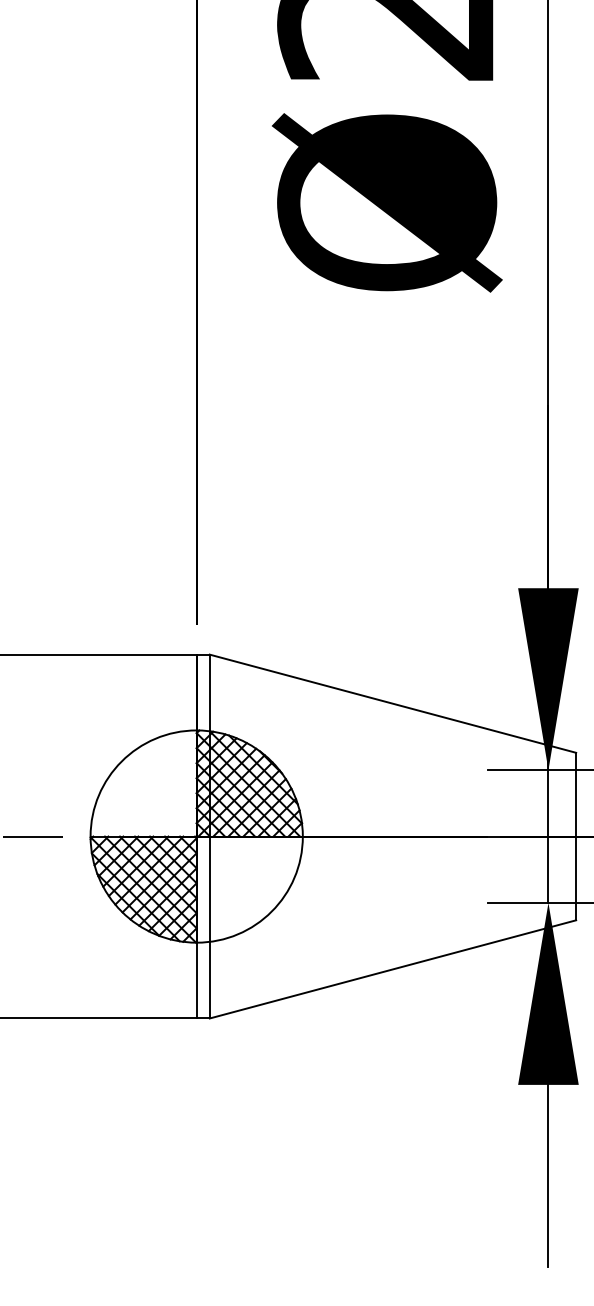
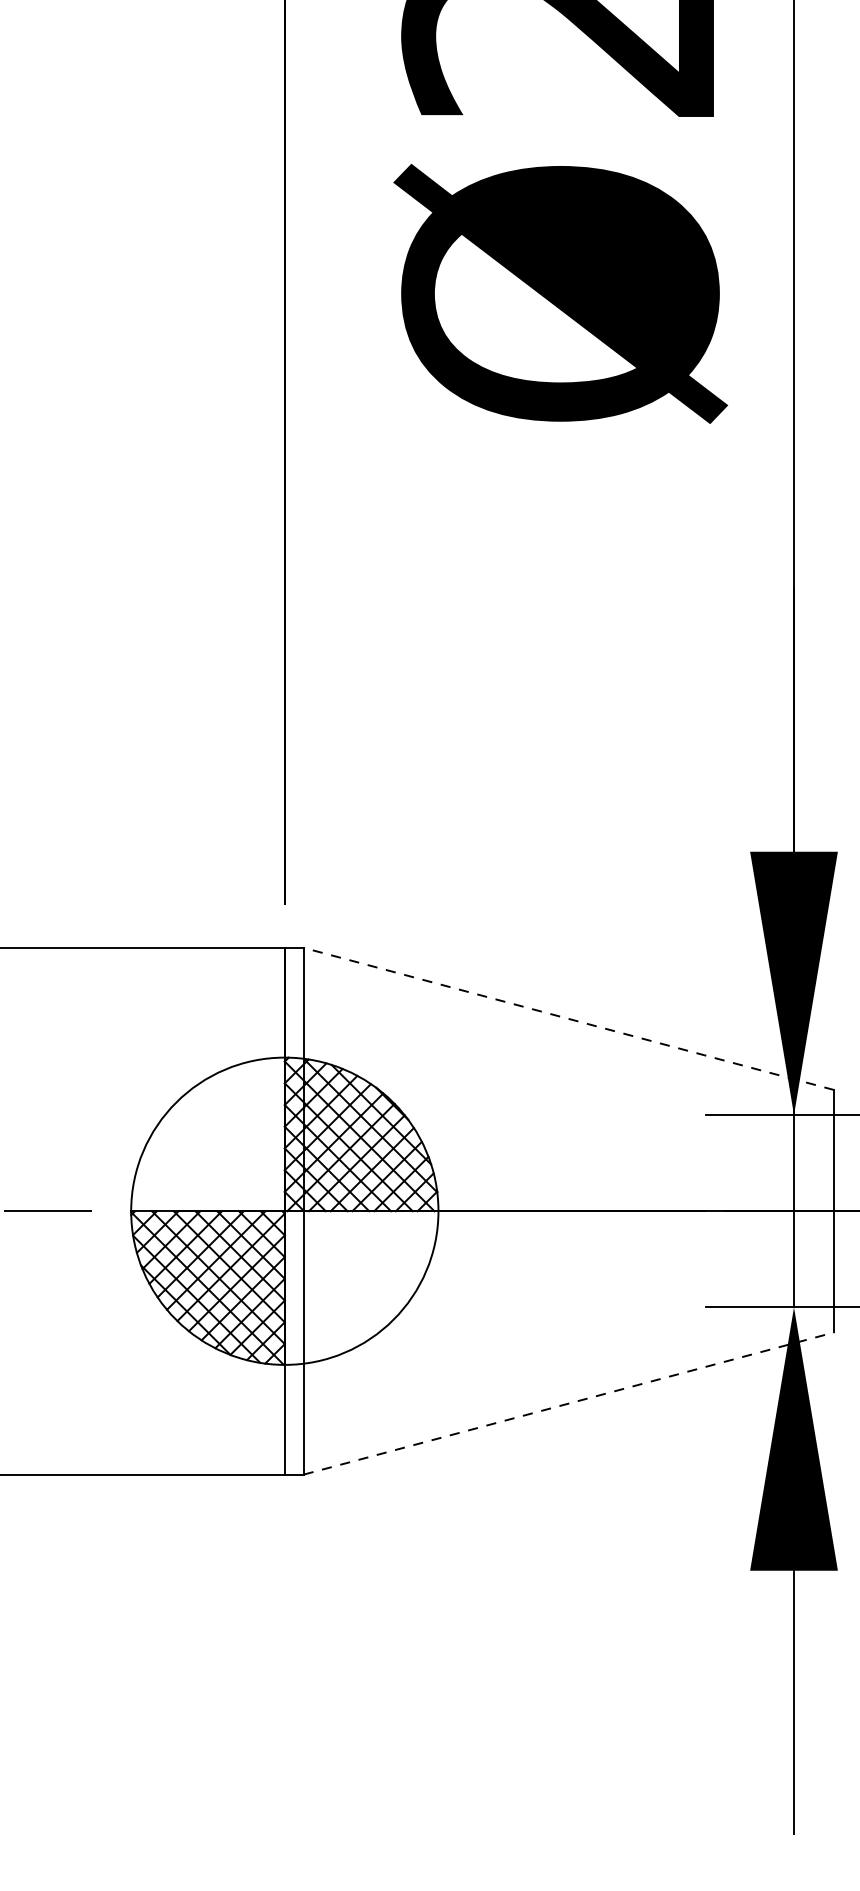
line: (392, 703) -> (568, 1018), solid -> dashed
line: (392, 969) -> (568, 1403), solid -> dashed

